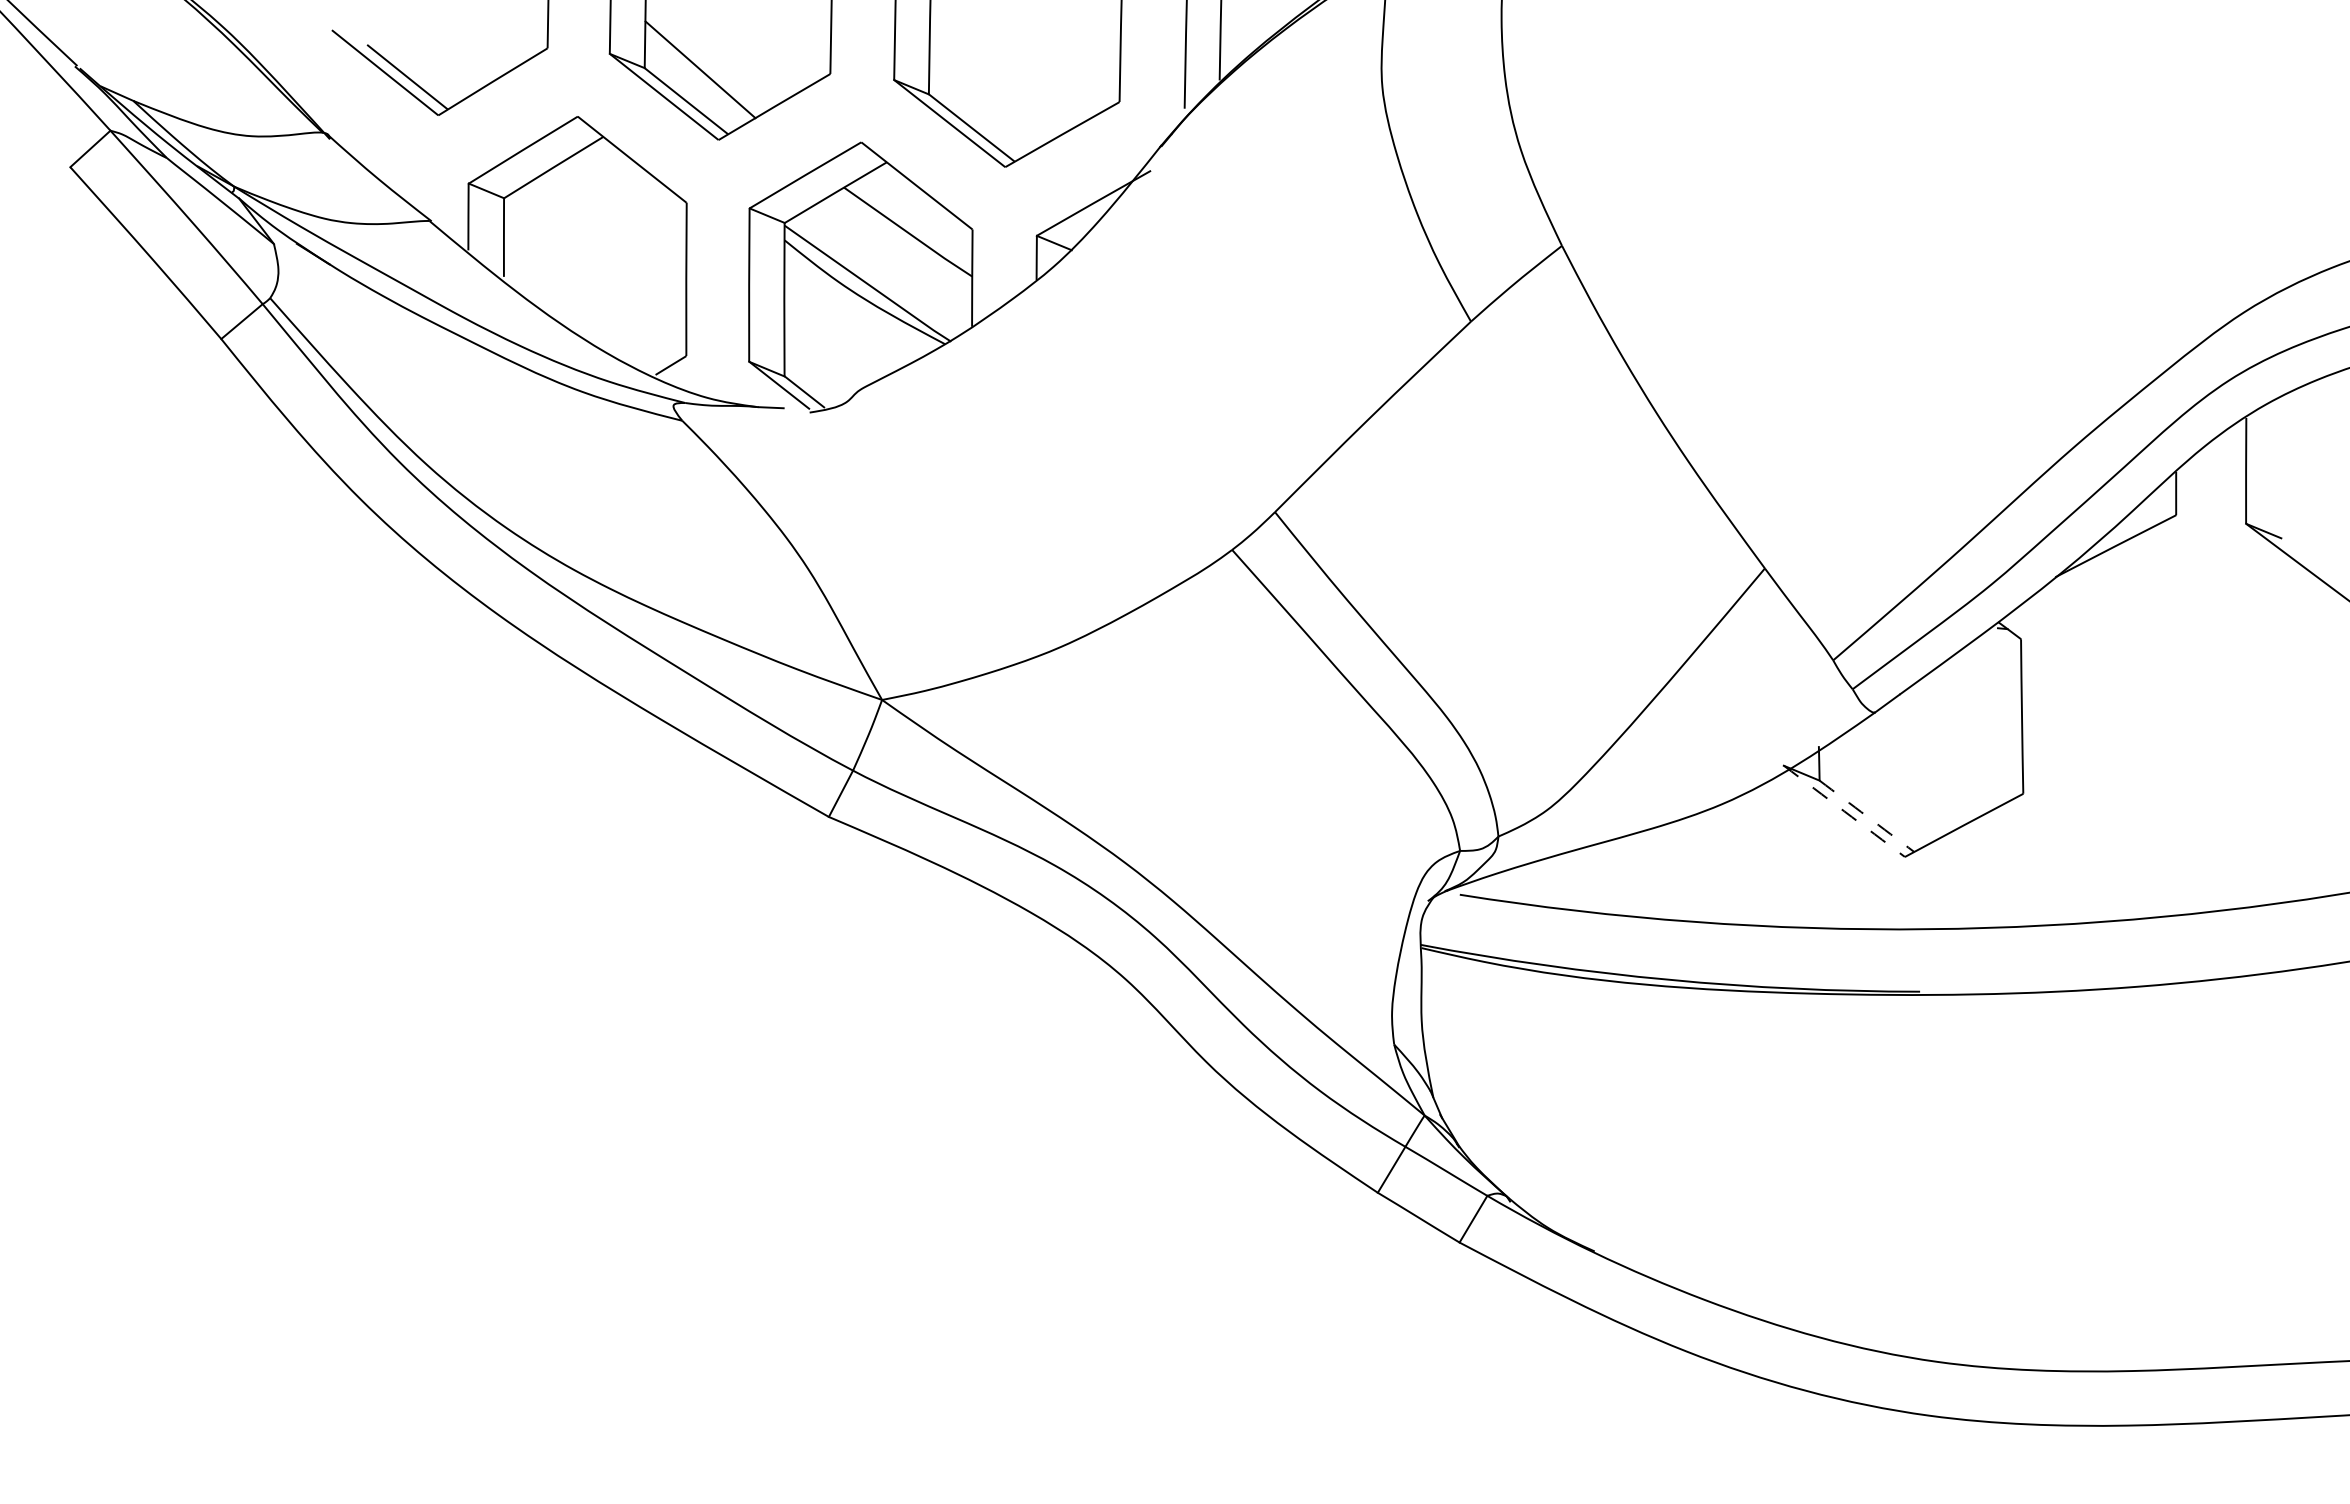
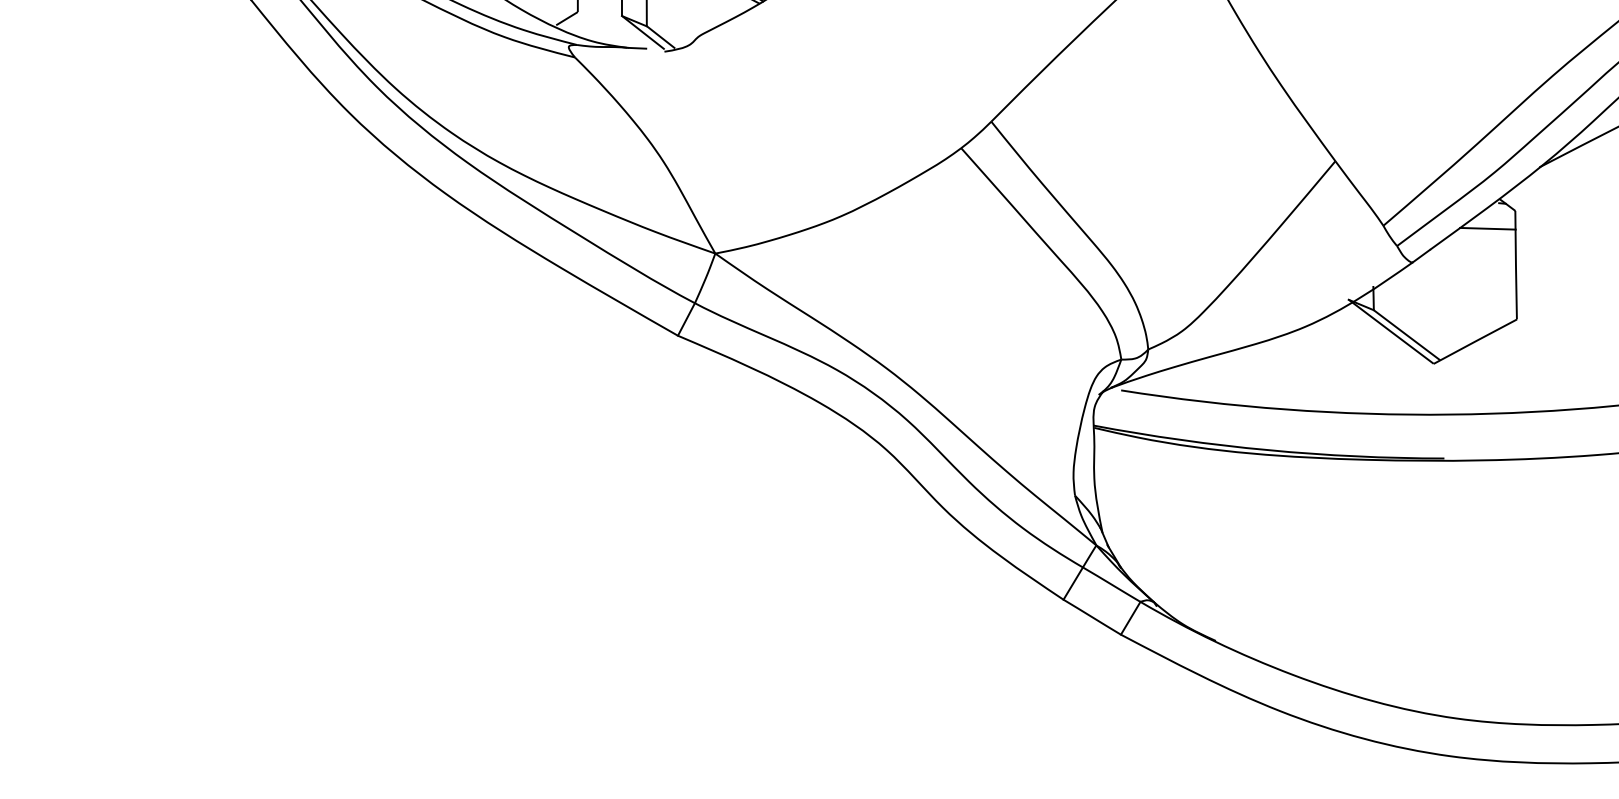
line: (1981, 664) -> (1487, 228), added
arc: (1844, 811) -> (1391, 331), dashed -> solid
arc: (1866, 816) -> (1406, 335), dashed -> solid

